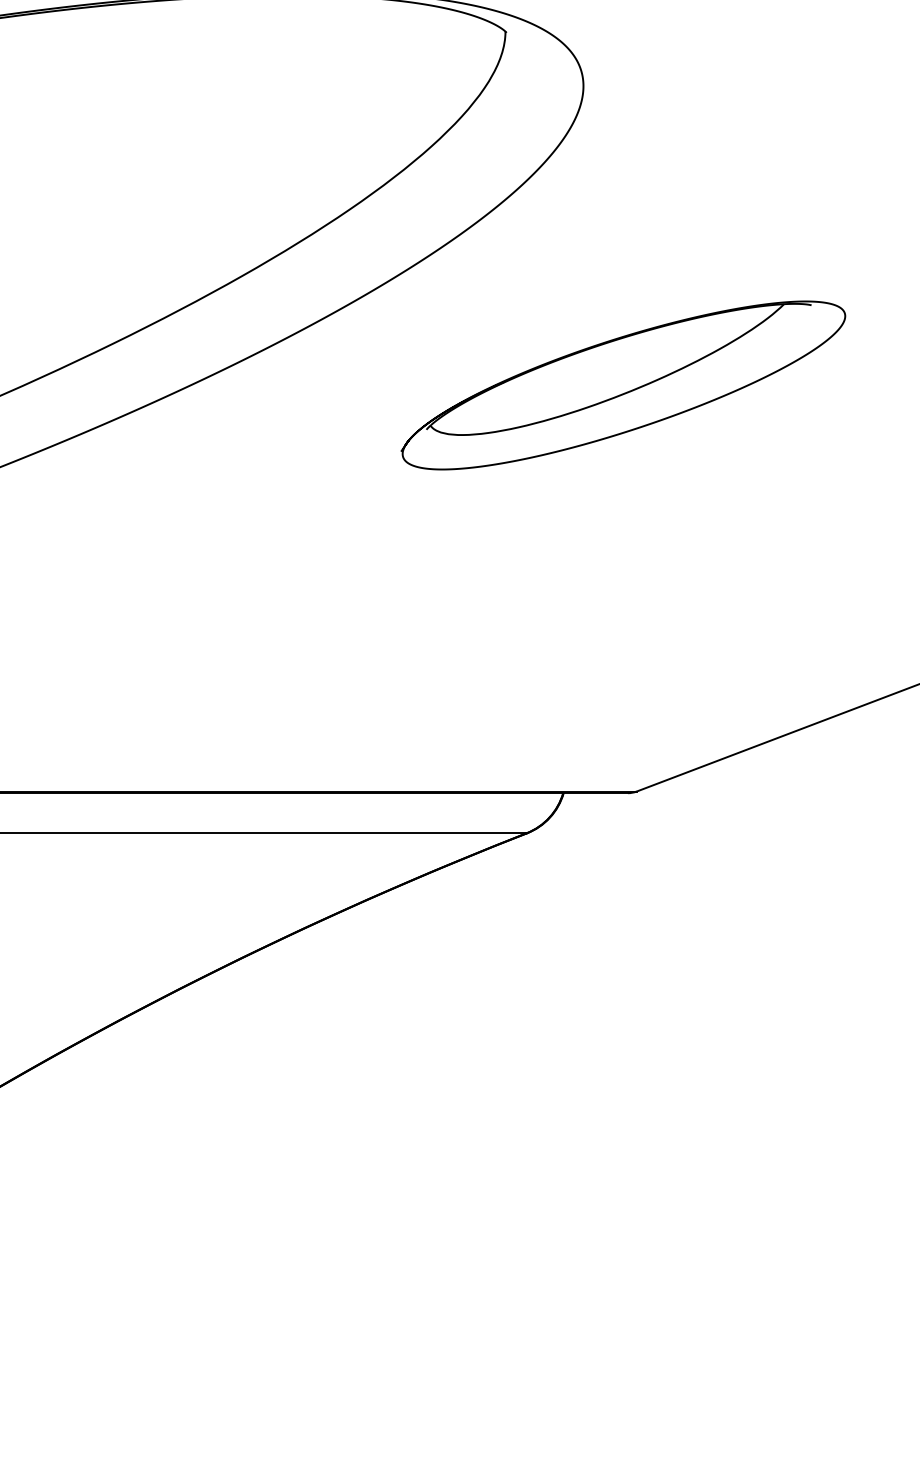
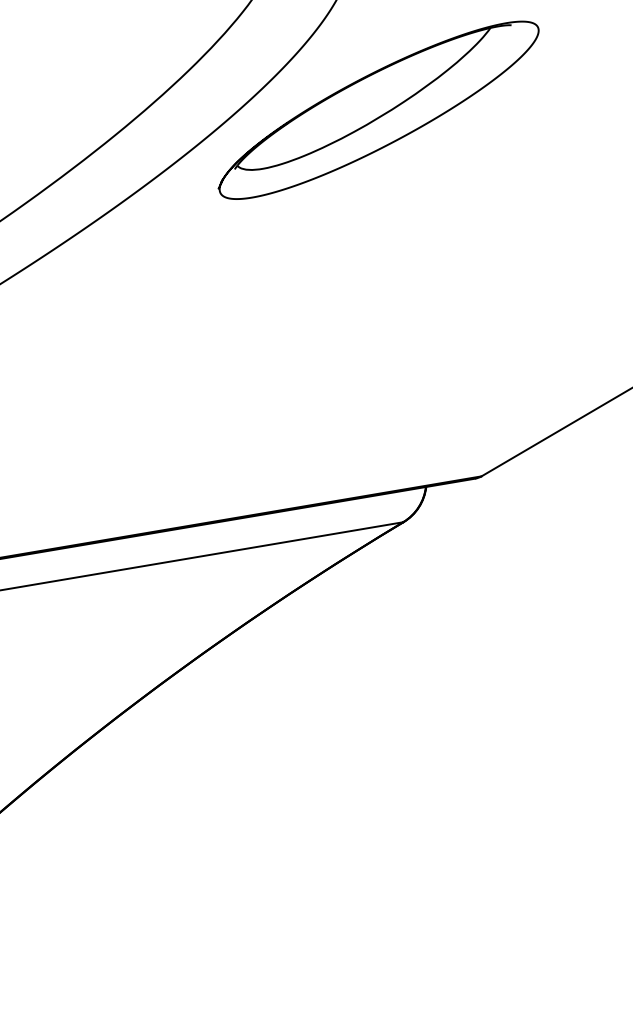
part: (623, 385) -> (378, 110), moved

